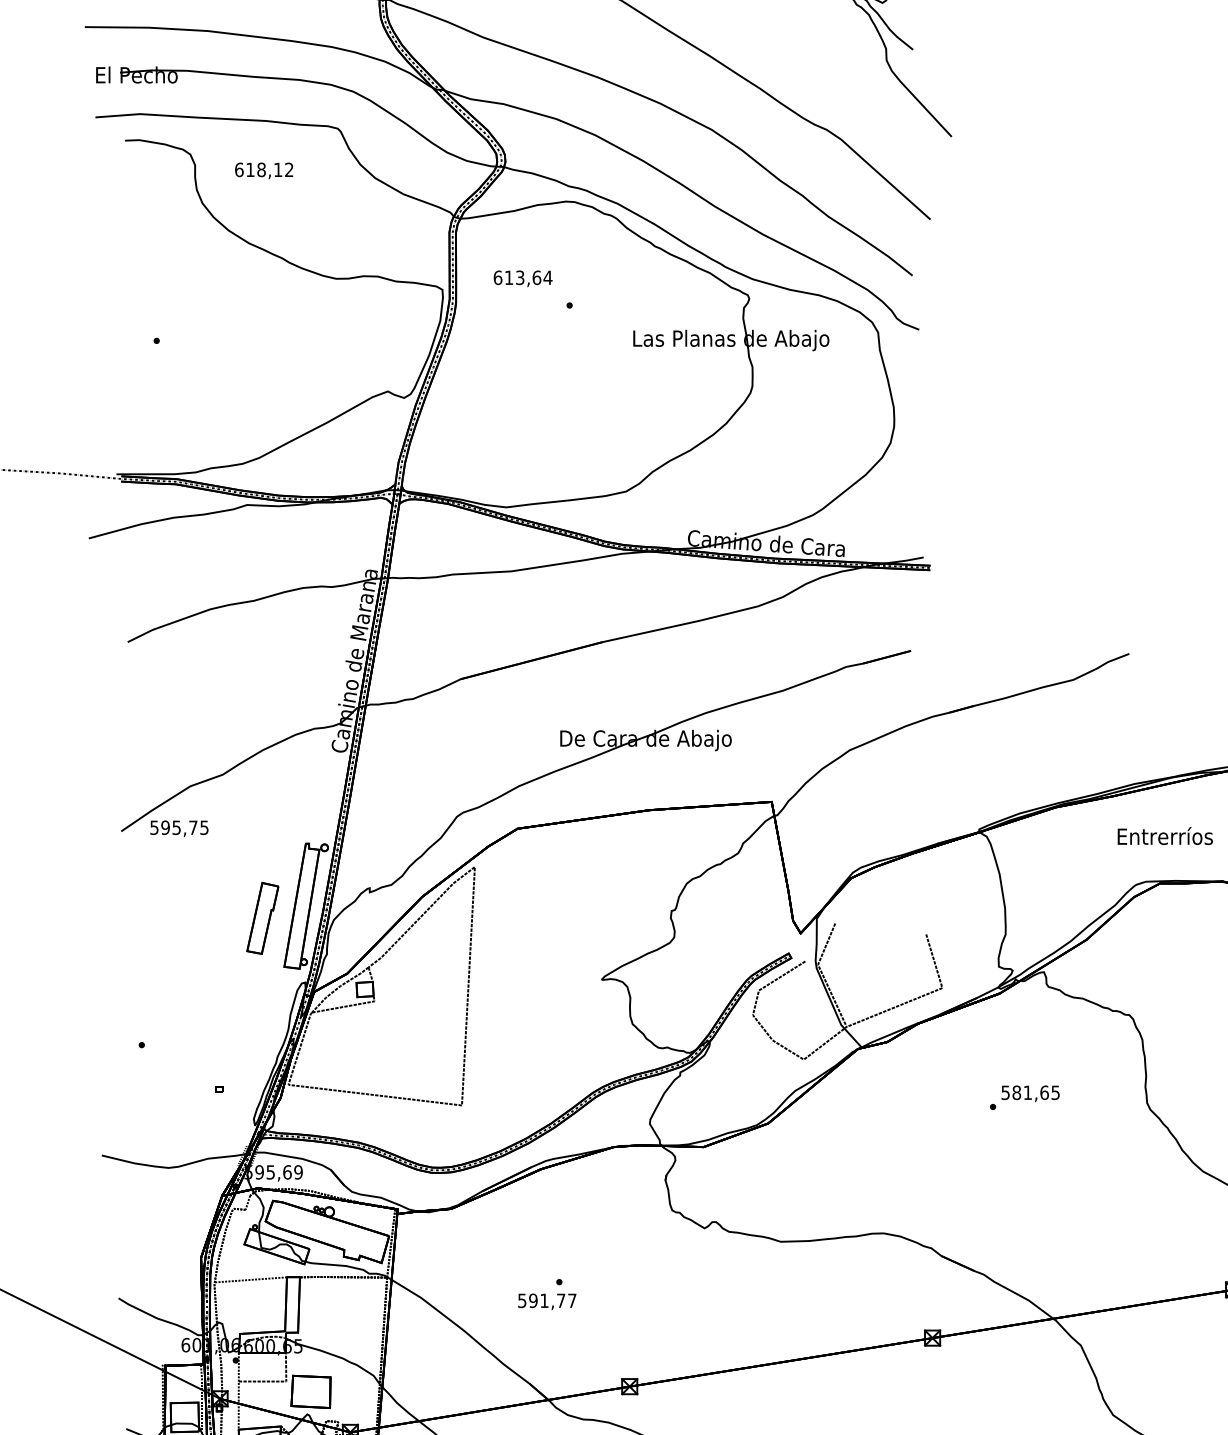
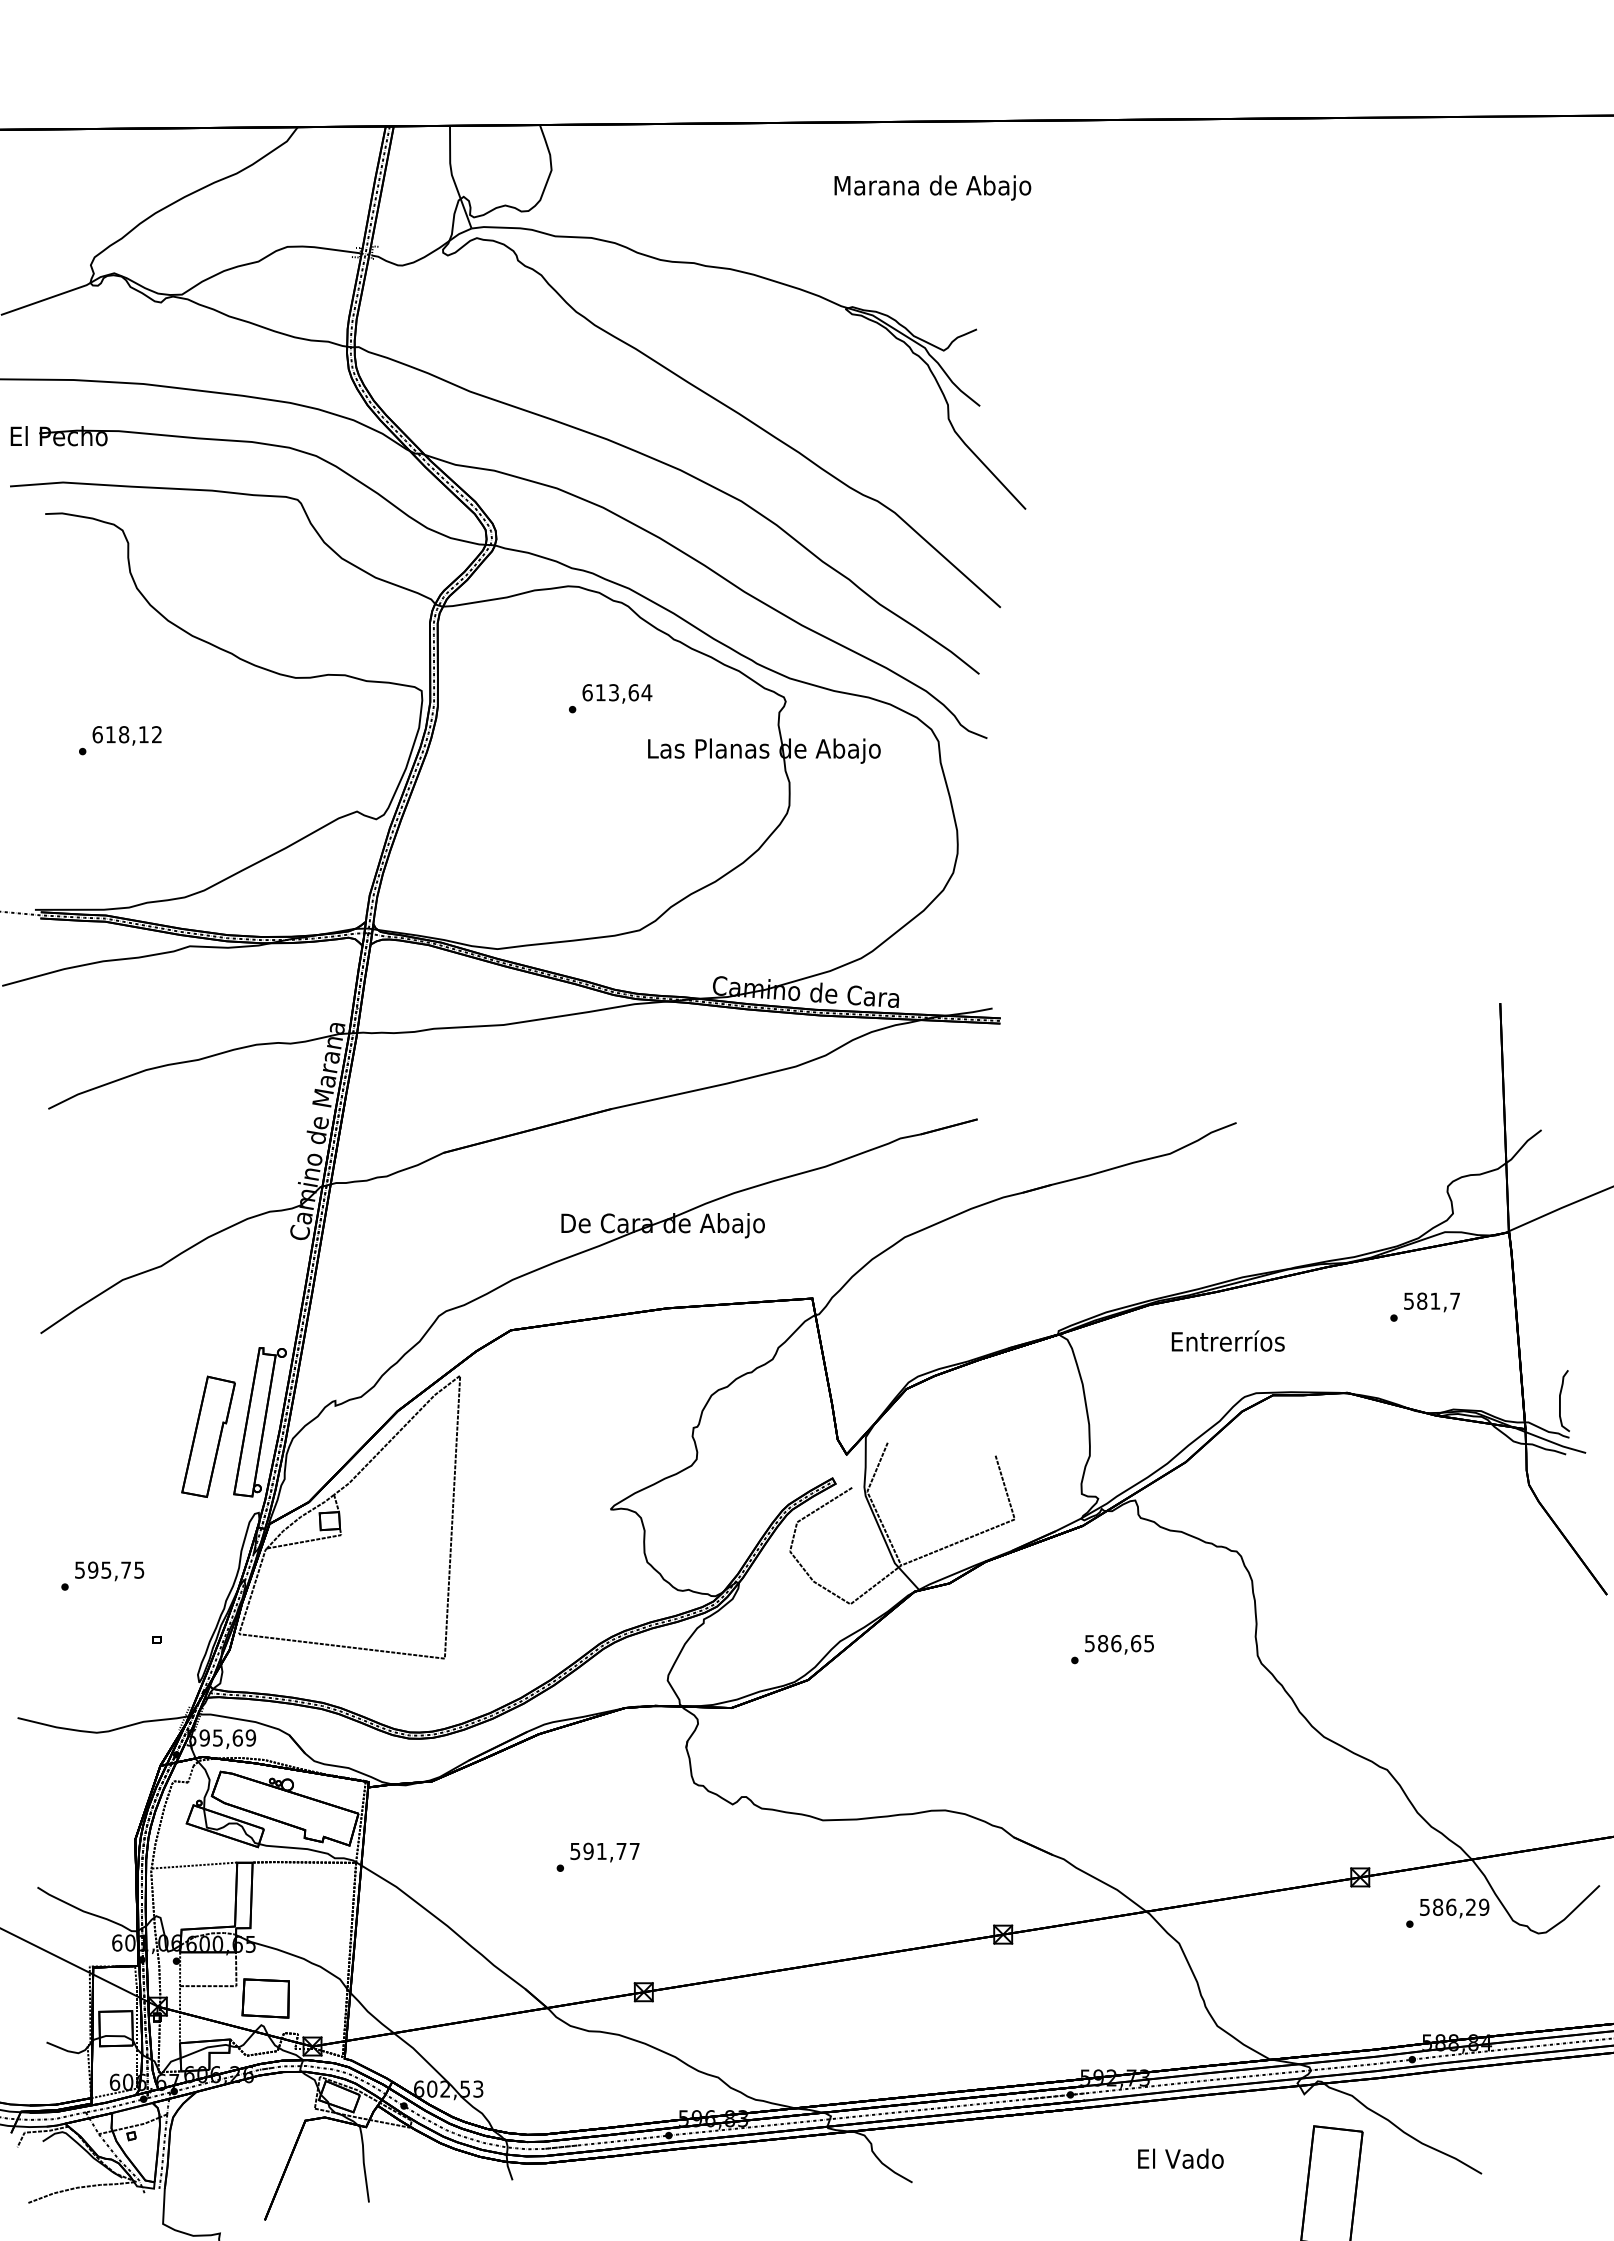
text: (263, 170) -> (126, 735), moved
text: (523, 278) -> (617, 693), moved
text: (179, 828) -> (109, 1571), moved
text: (1164, 835) -> (1227, 1340), moved
part: (262, 918) -> (208, 1436), size x1.43
text: (1028, 1092) -> (1116, 1643), 581,65 -> 586,65
text: (546, 1301) -> (604, 1852), moved

